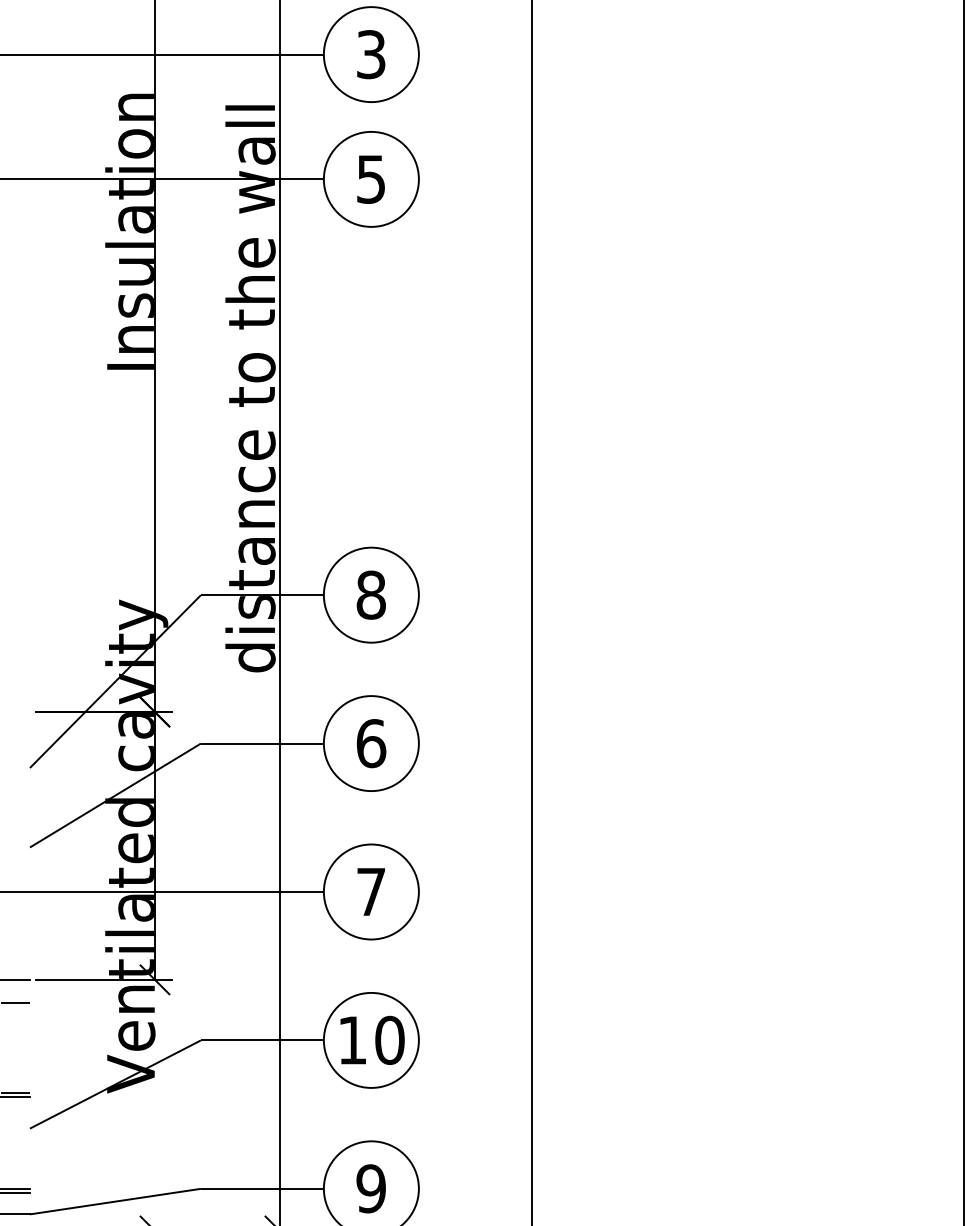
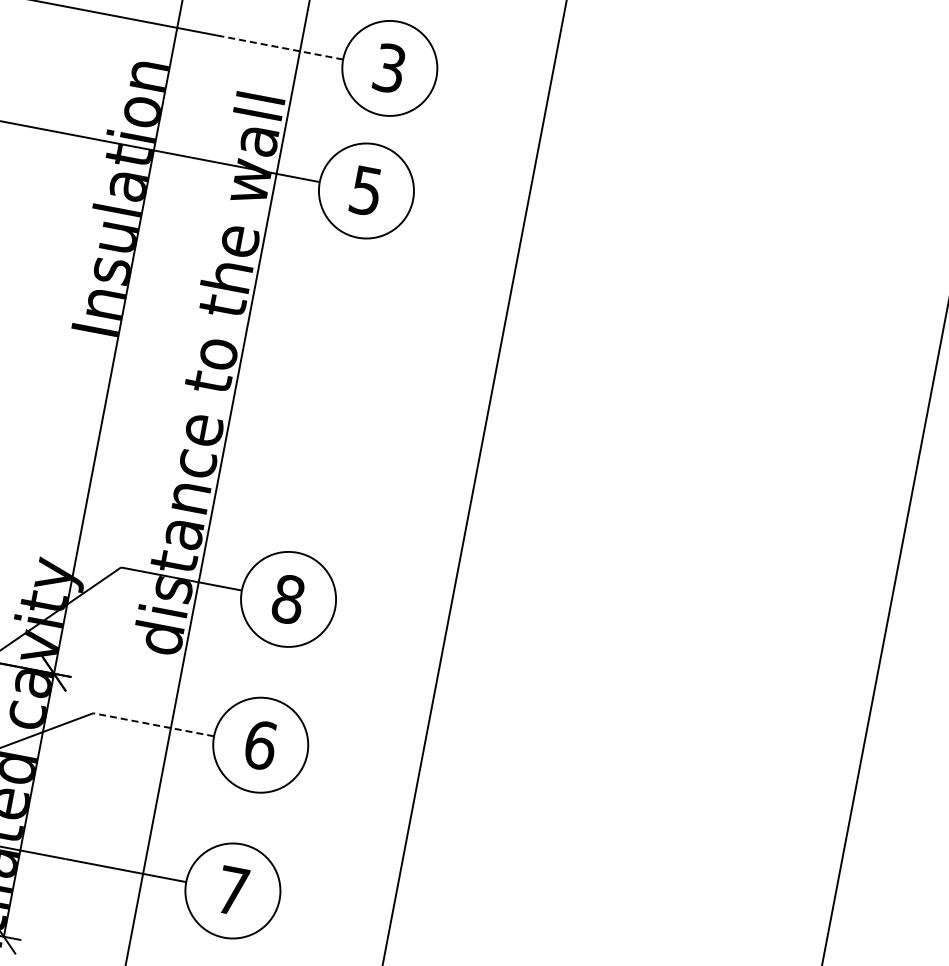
line: (261, 54) -> (281, 47), solid -> dashed
line: (261, 743) -> (152, 724), solid -> dashed

